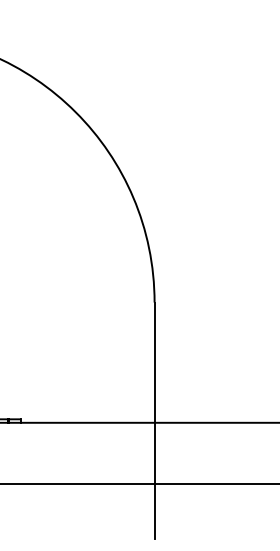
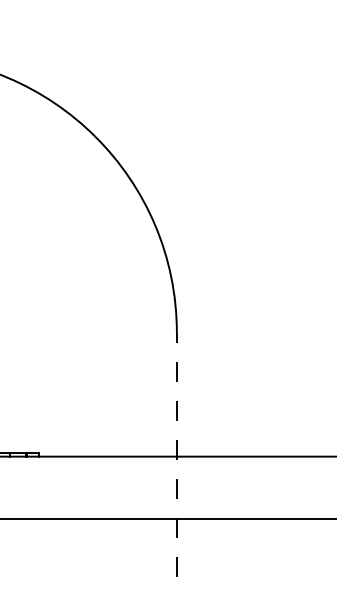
line: (154, 420) -> (176, 454), solid -> dashed

